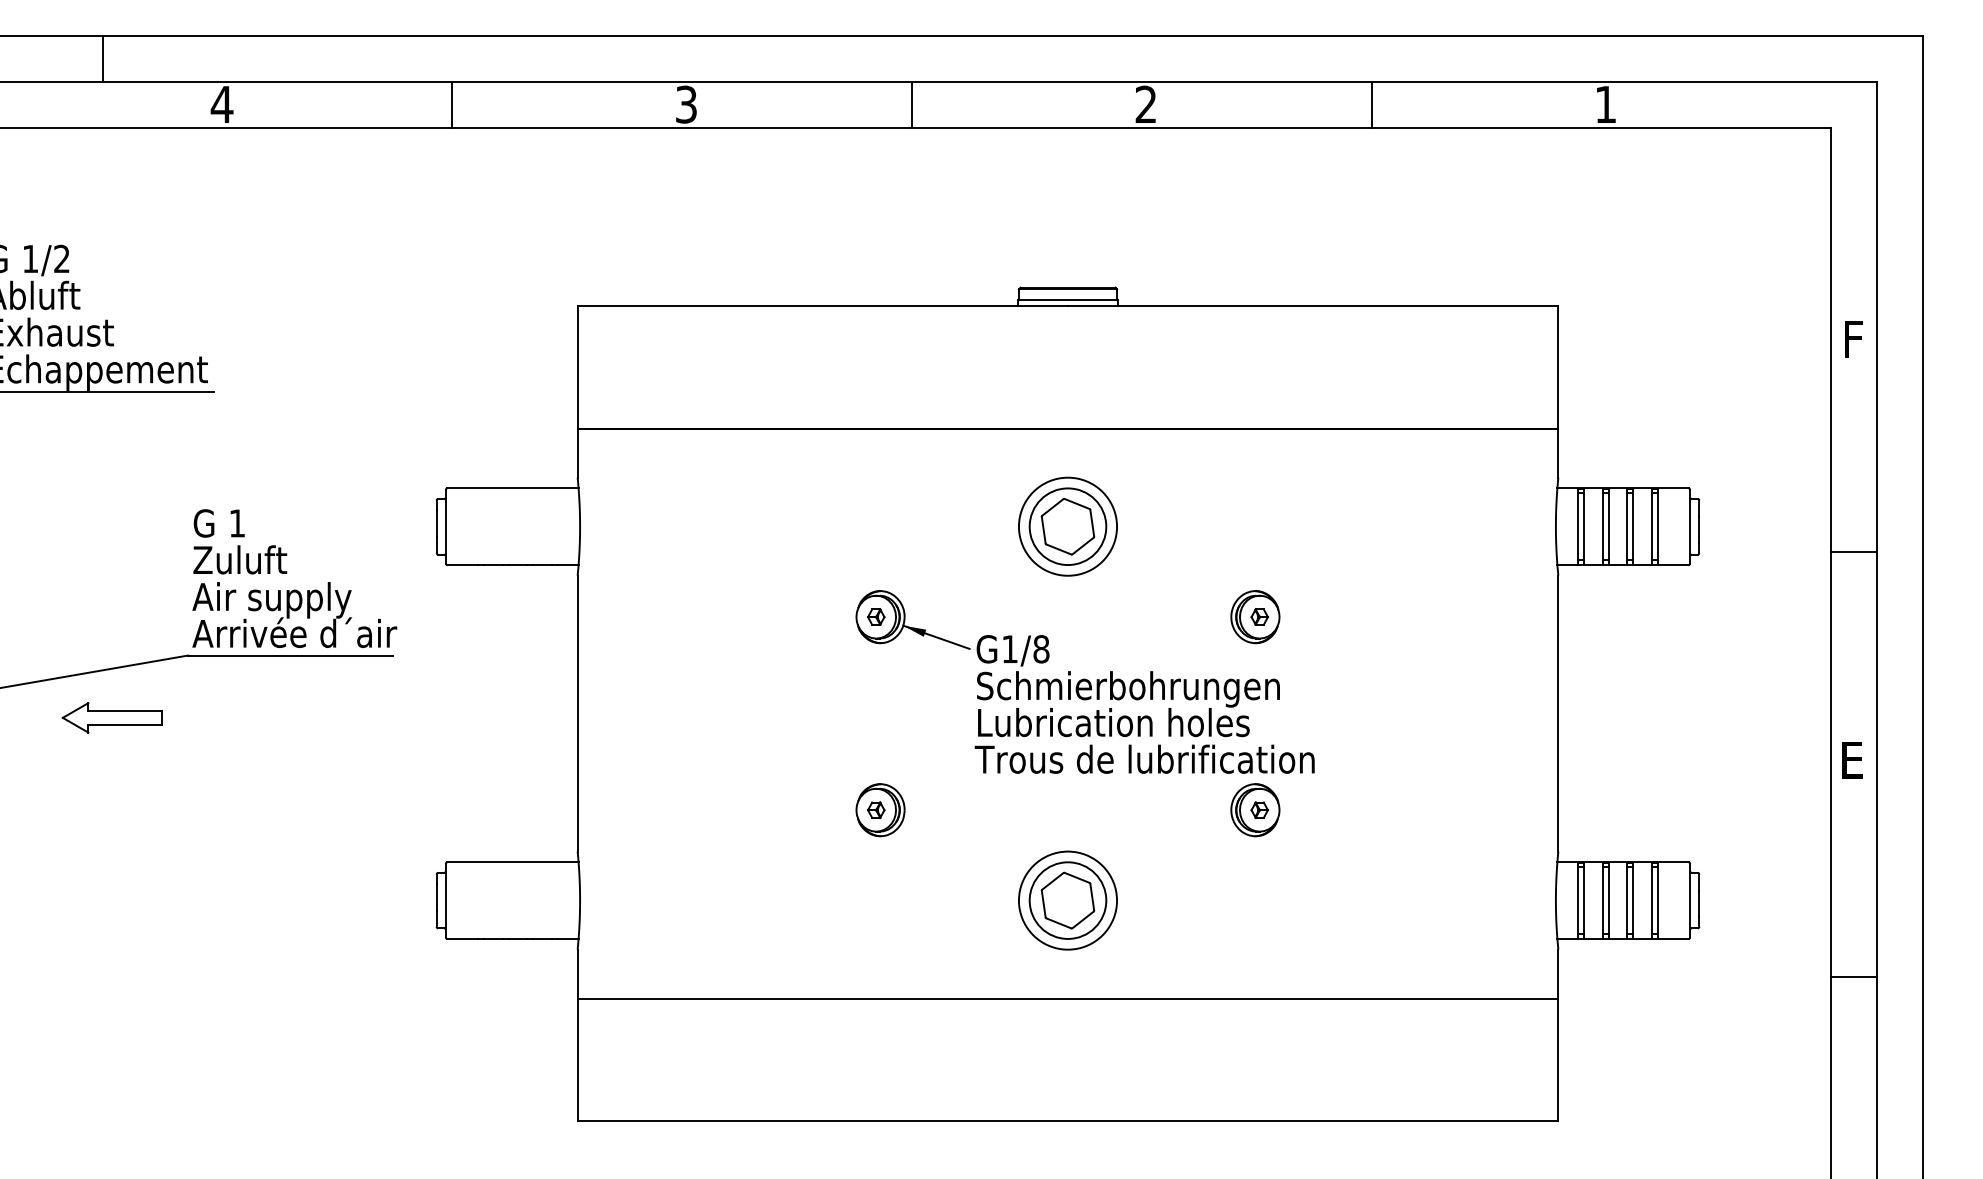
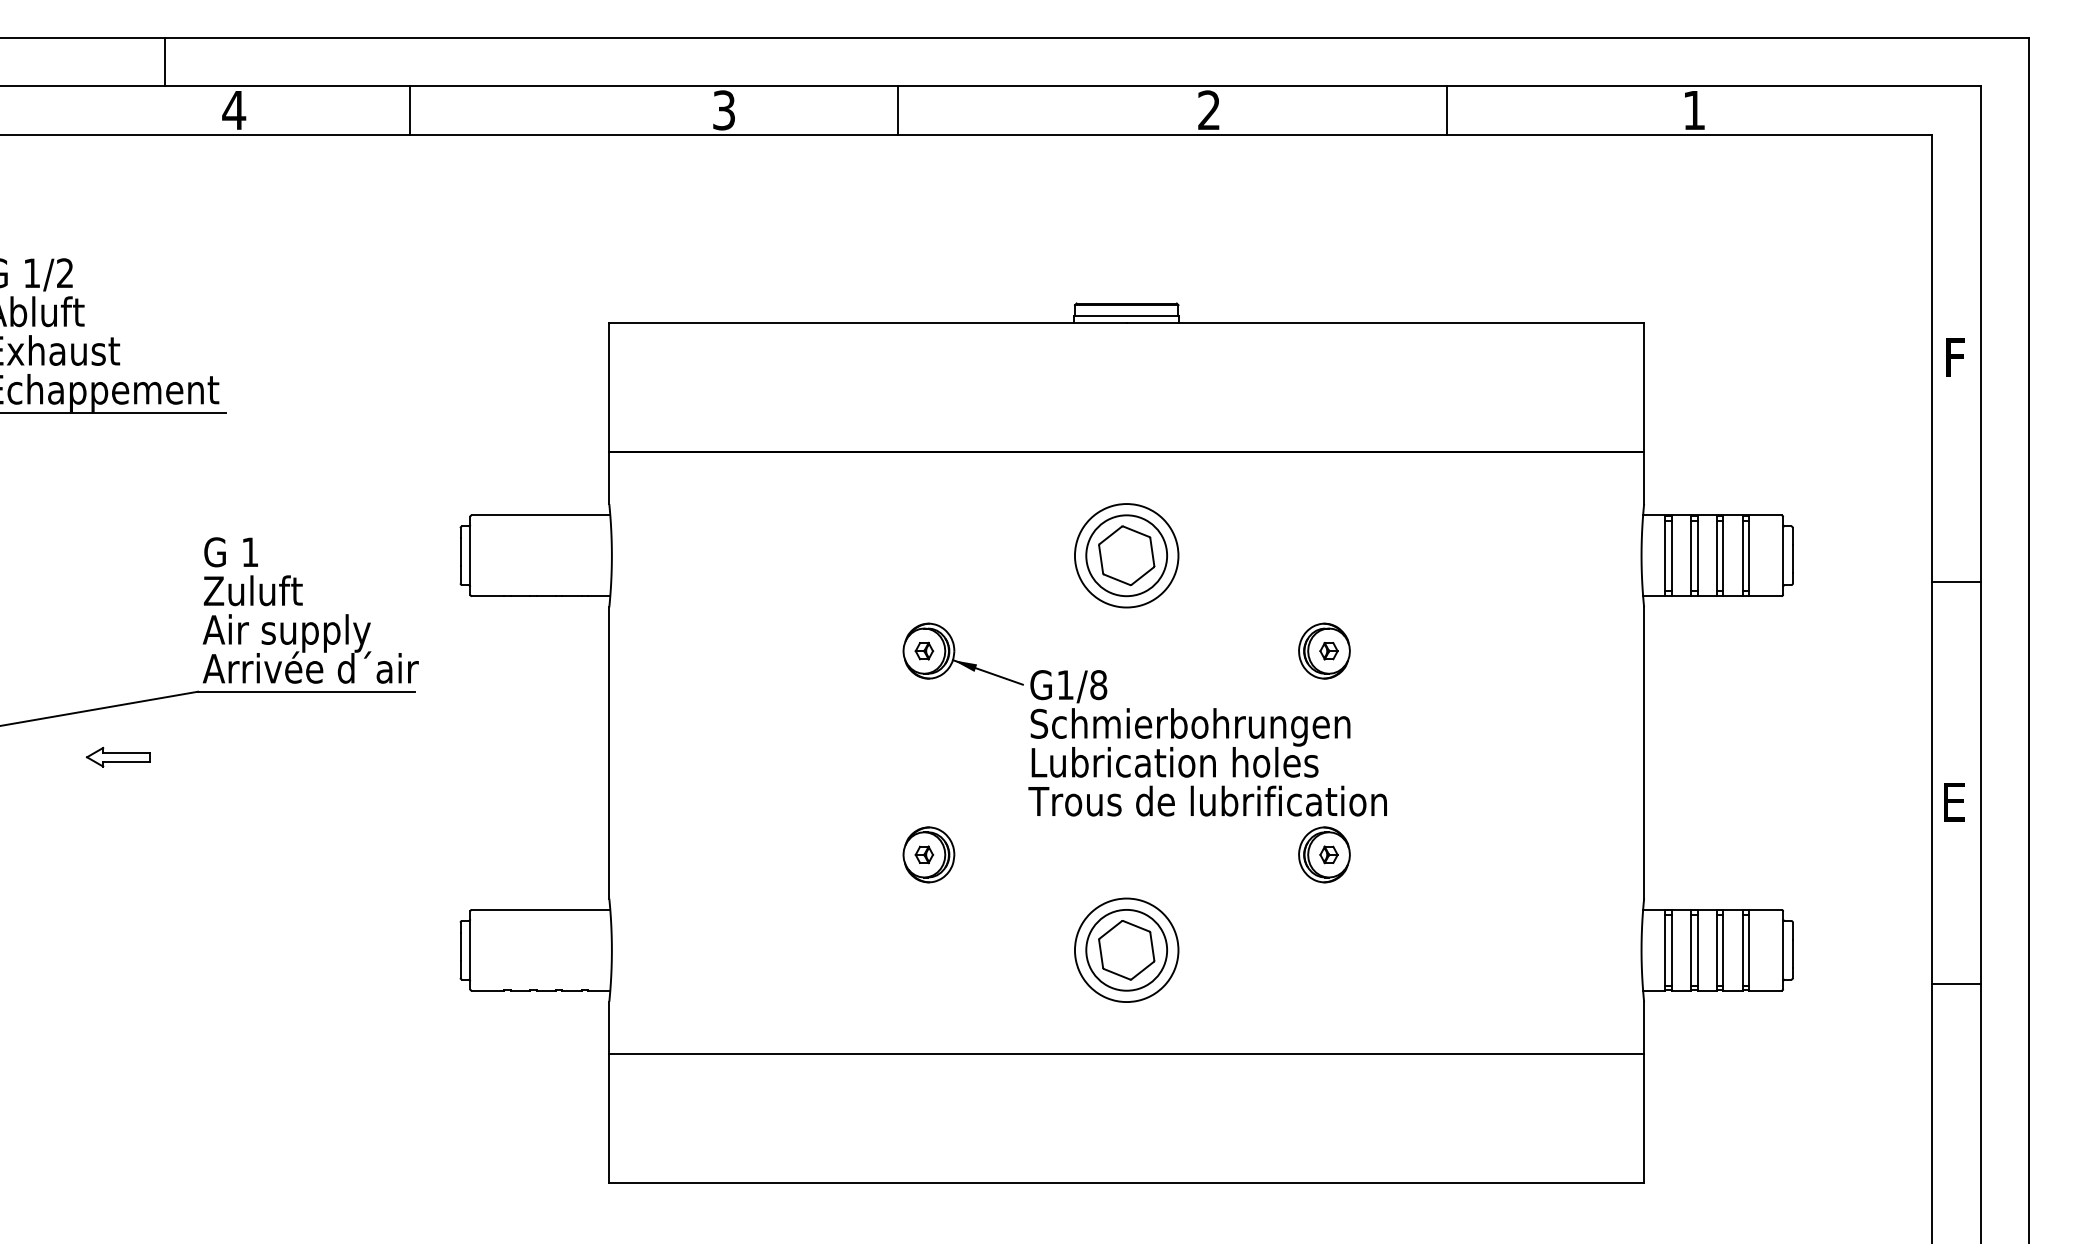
line: (103, 58) -> (165, 61), moved
line: (451, 104) -> (409, 110), moved
line: (912, 104) -> (898, 110), moved
part: (112, 716) -> (118, 756), size x0.6
line: (1854, 976) -> (1956, 984), moved

